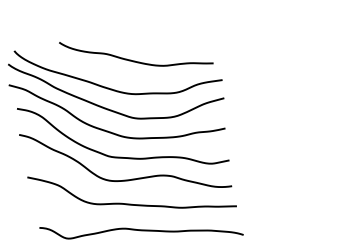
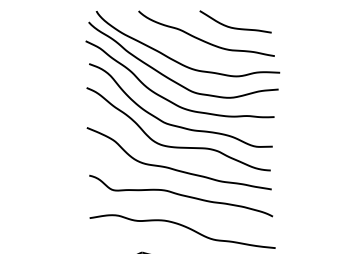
curve: (165, 40) -> (235, 27), added

